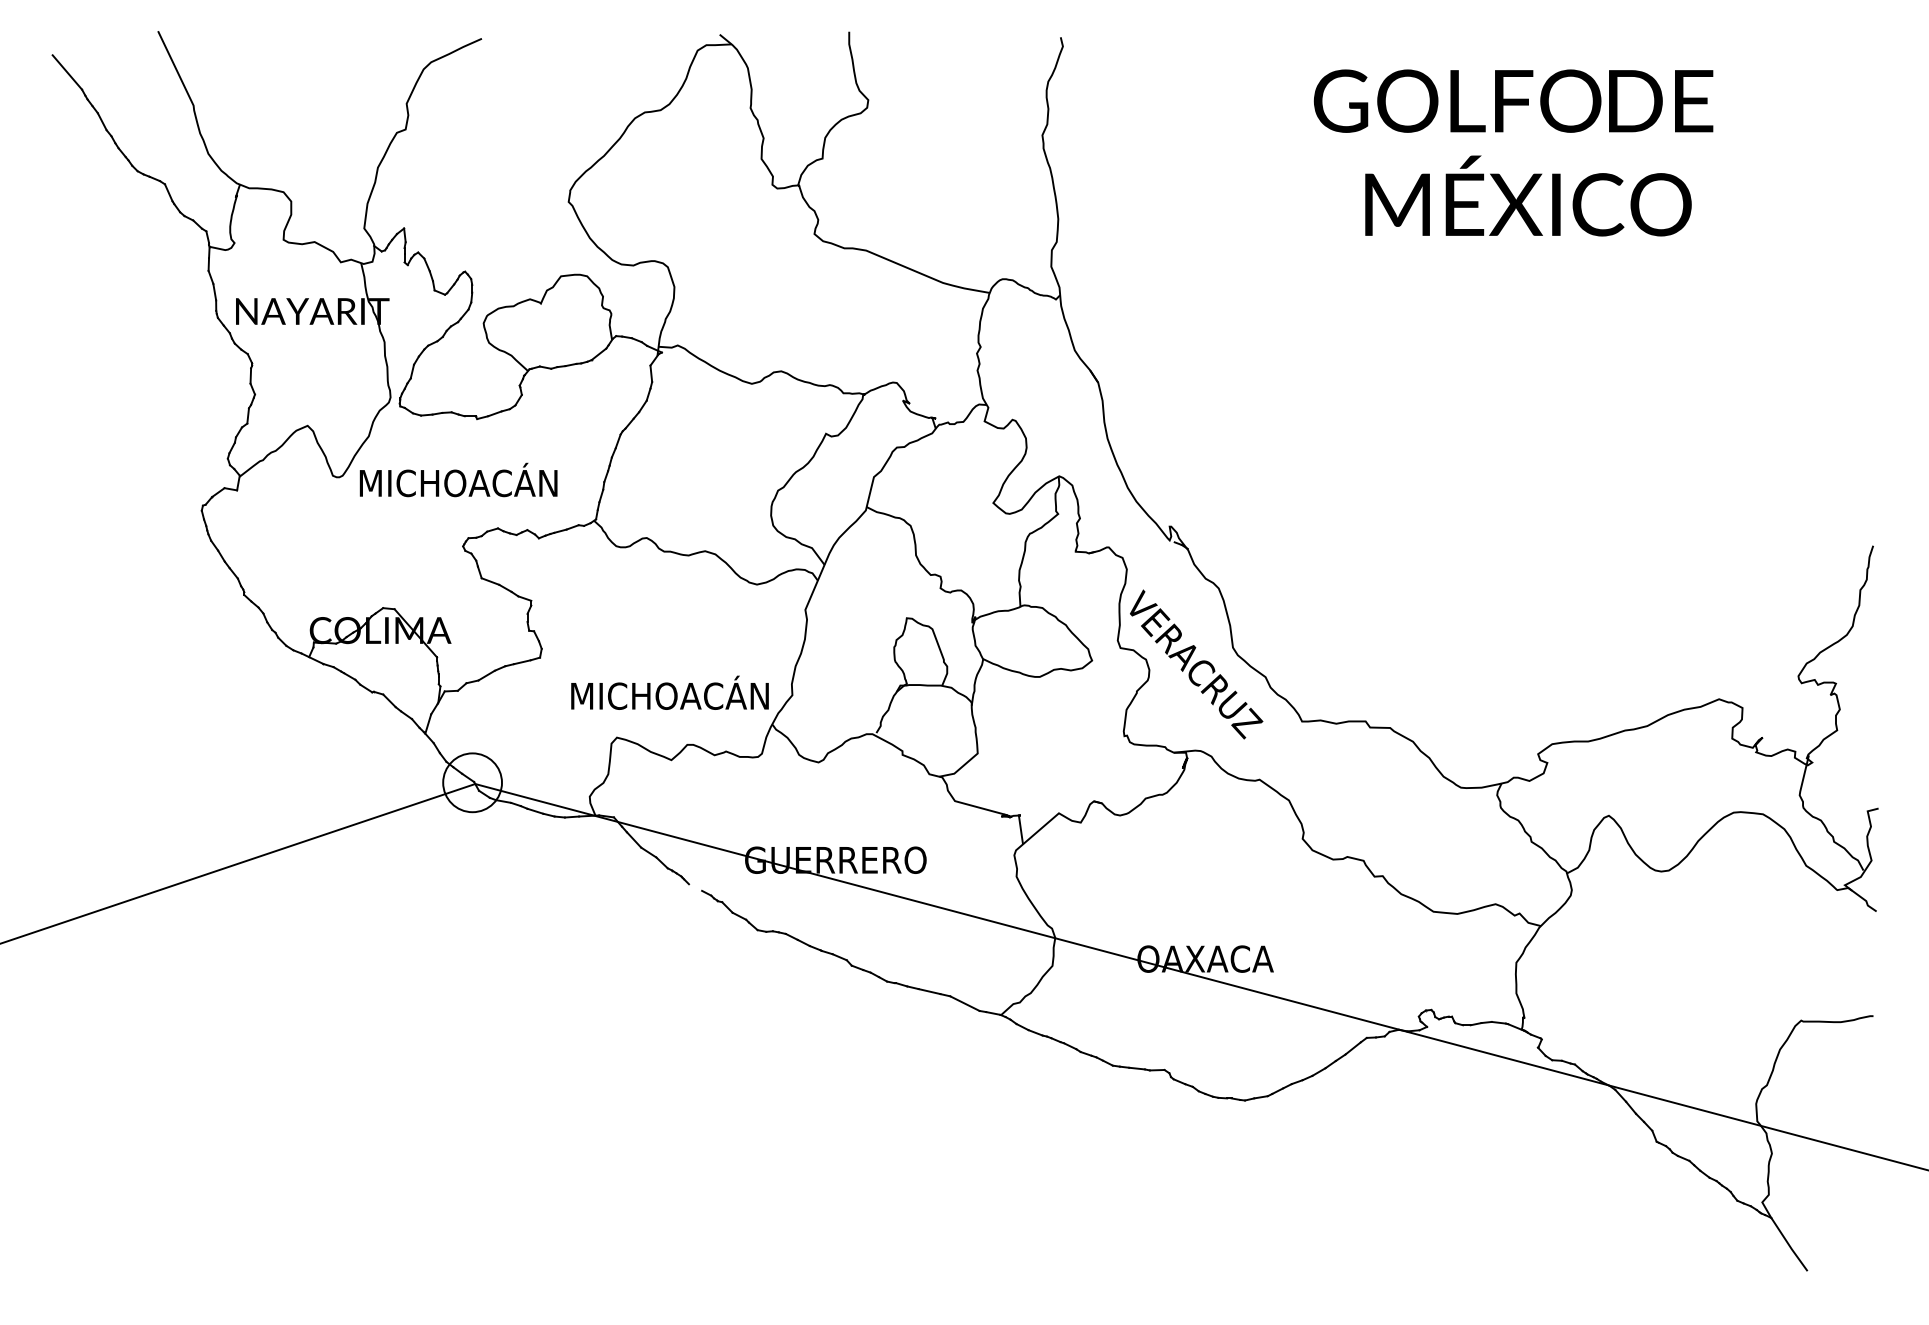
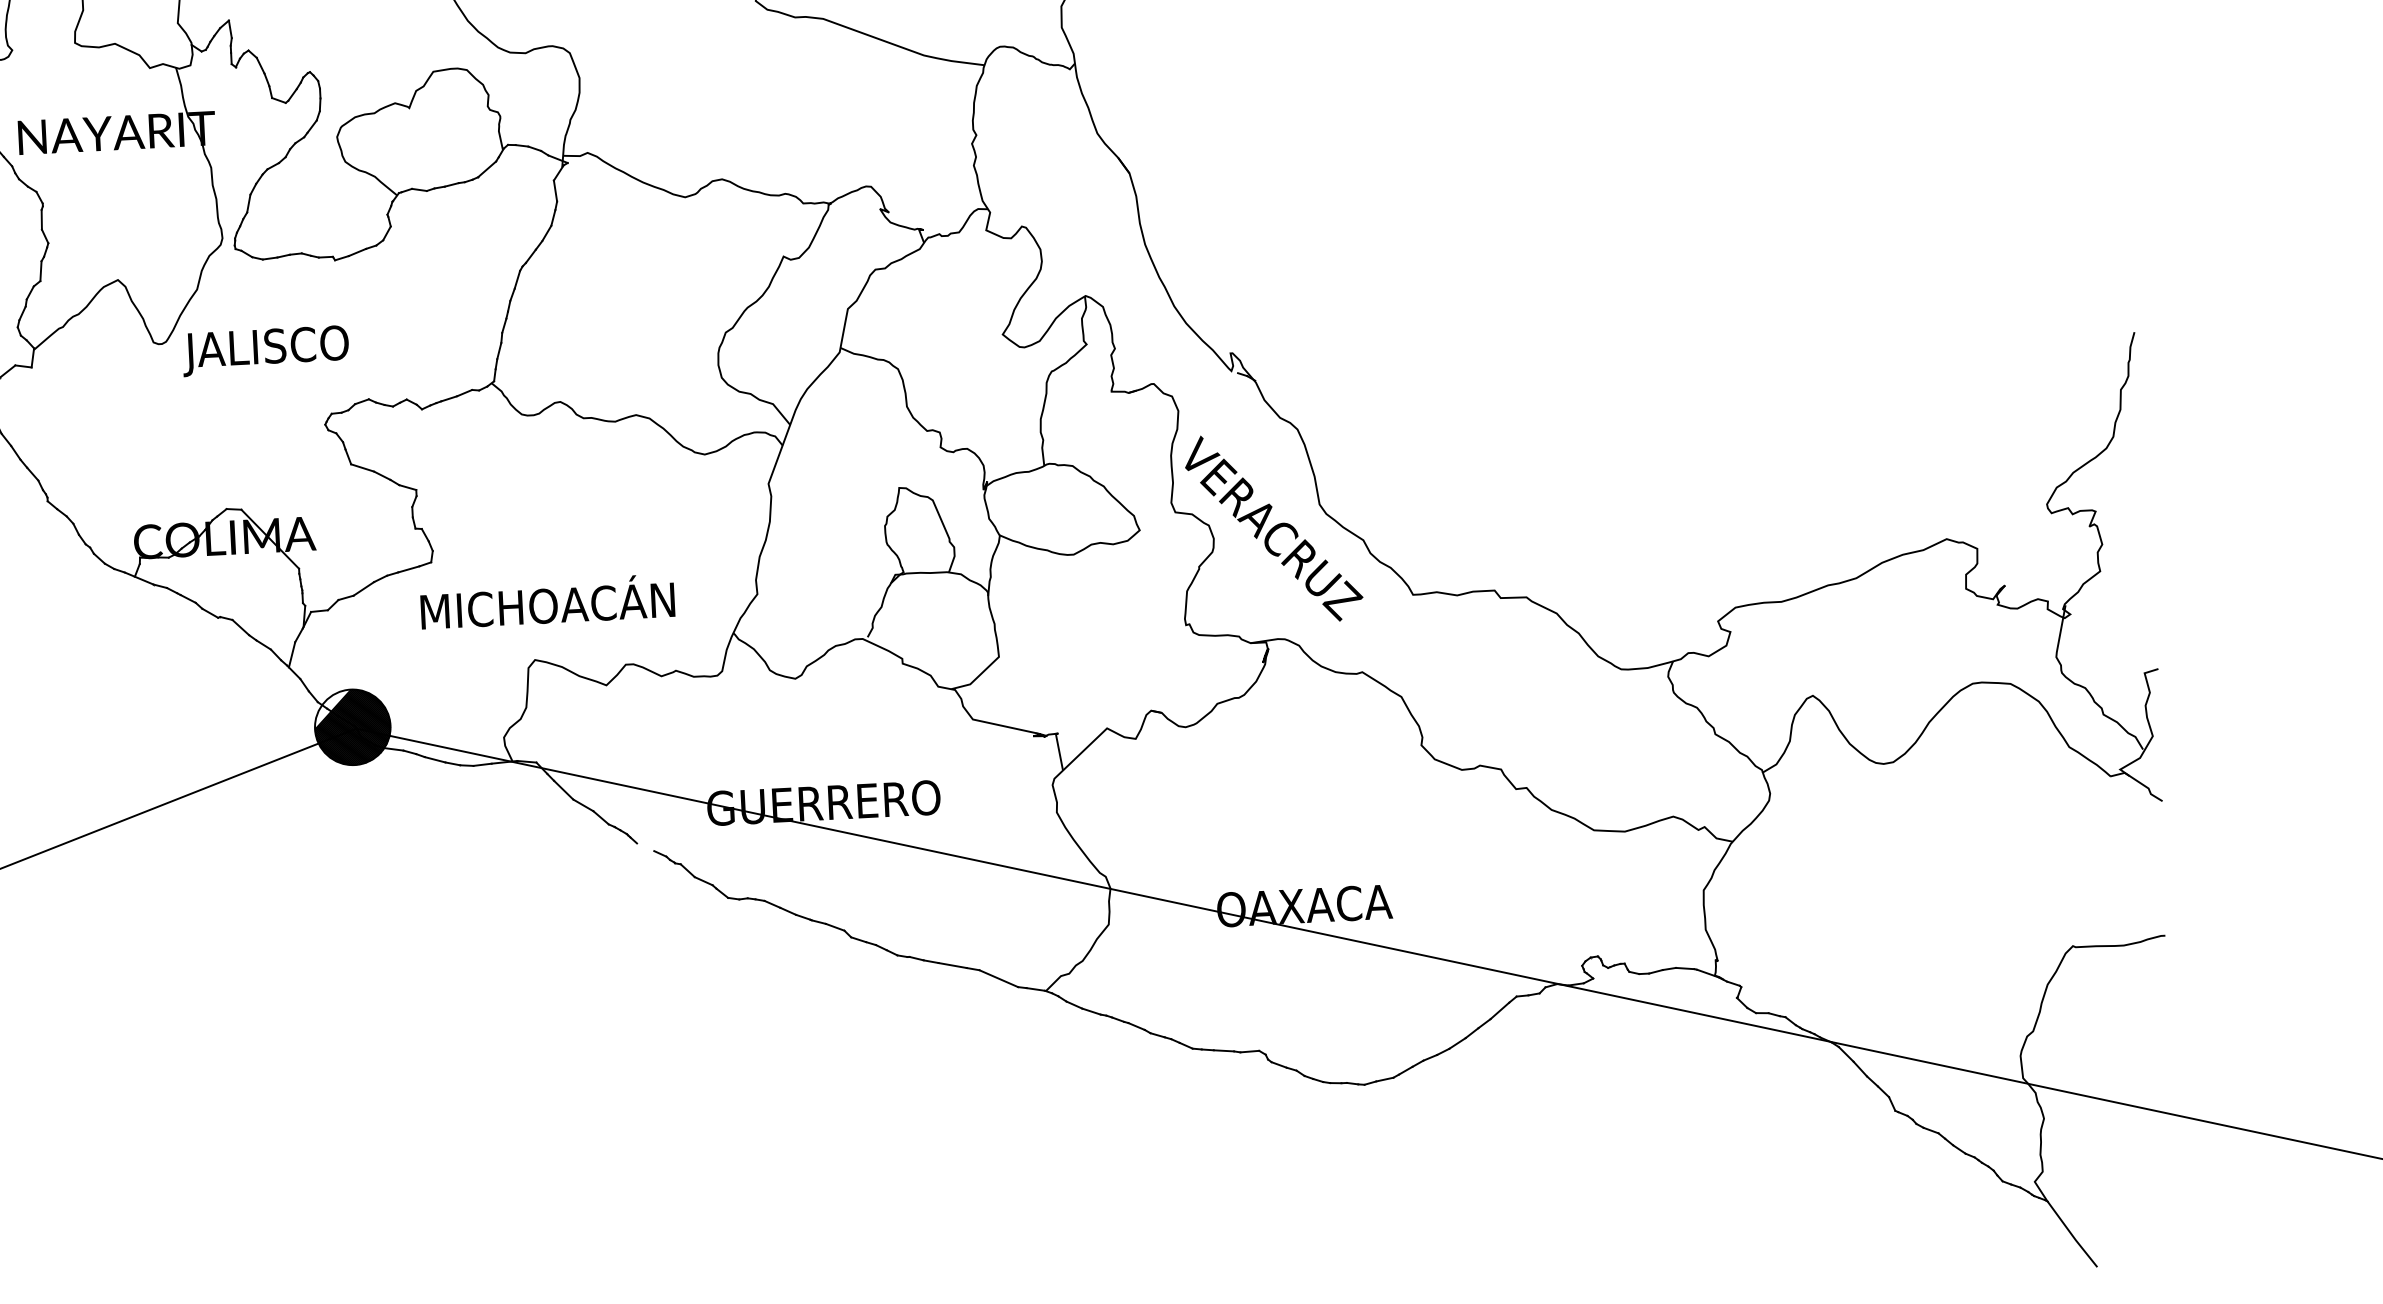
text: (456, 482) -> (312, 343), MICHOACÁN -> JALISCO
text: (669, 692) -> (546, 601), moved
hatch: (472, 782) -> (352, 726), added

